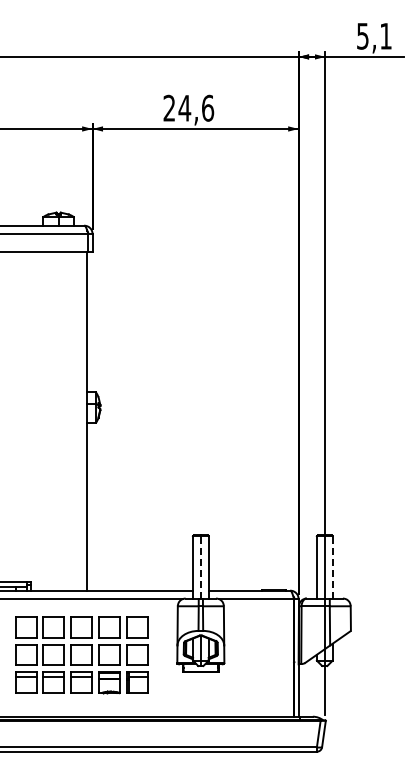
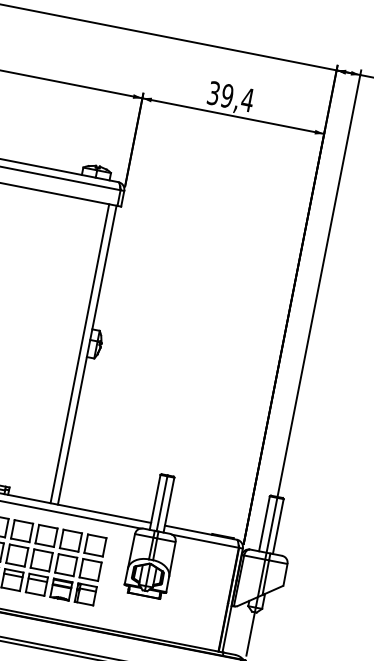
text: (188, 107) -> (230, 95), 24,6 -> 39,4
line: (79, 420) -> (80, 353), added
line: (200, 566) -> (161, 502), dashed -> solid
line: (332, 566) -> (278, 525), dashed -> solid

